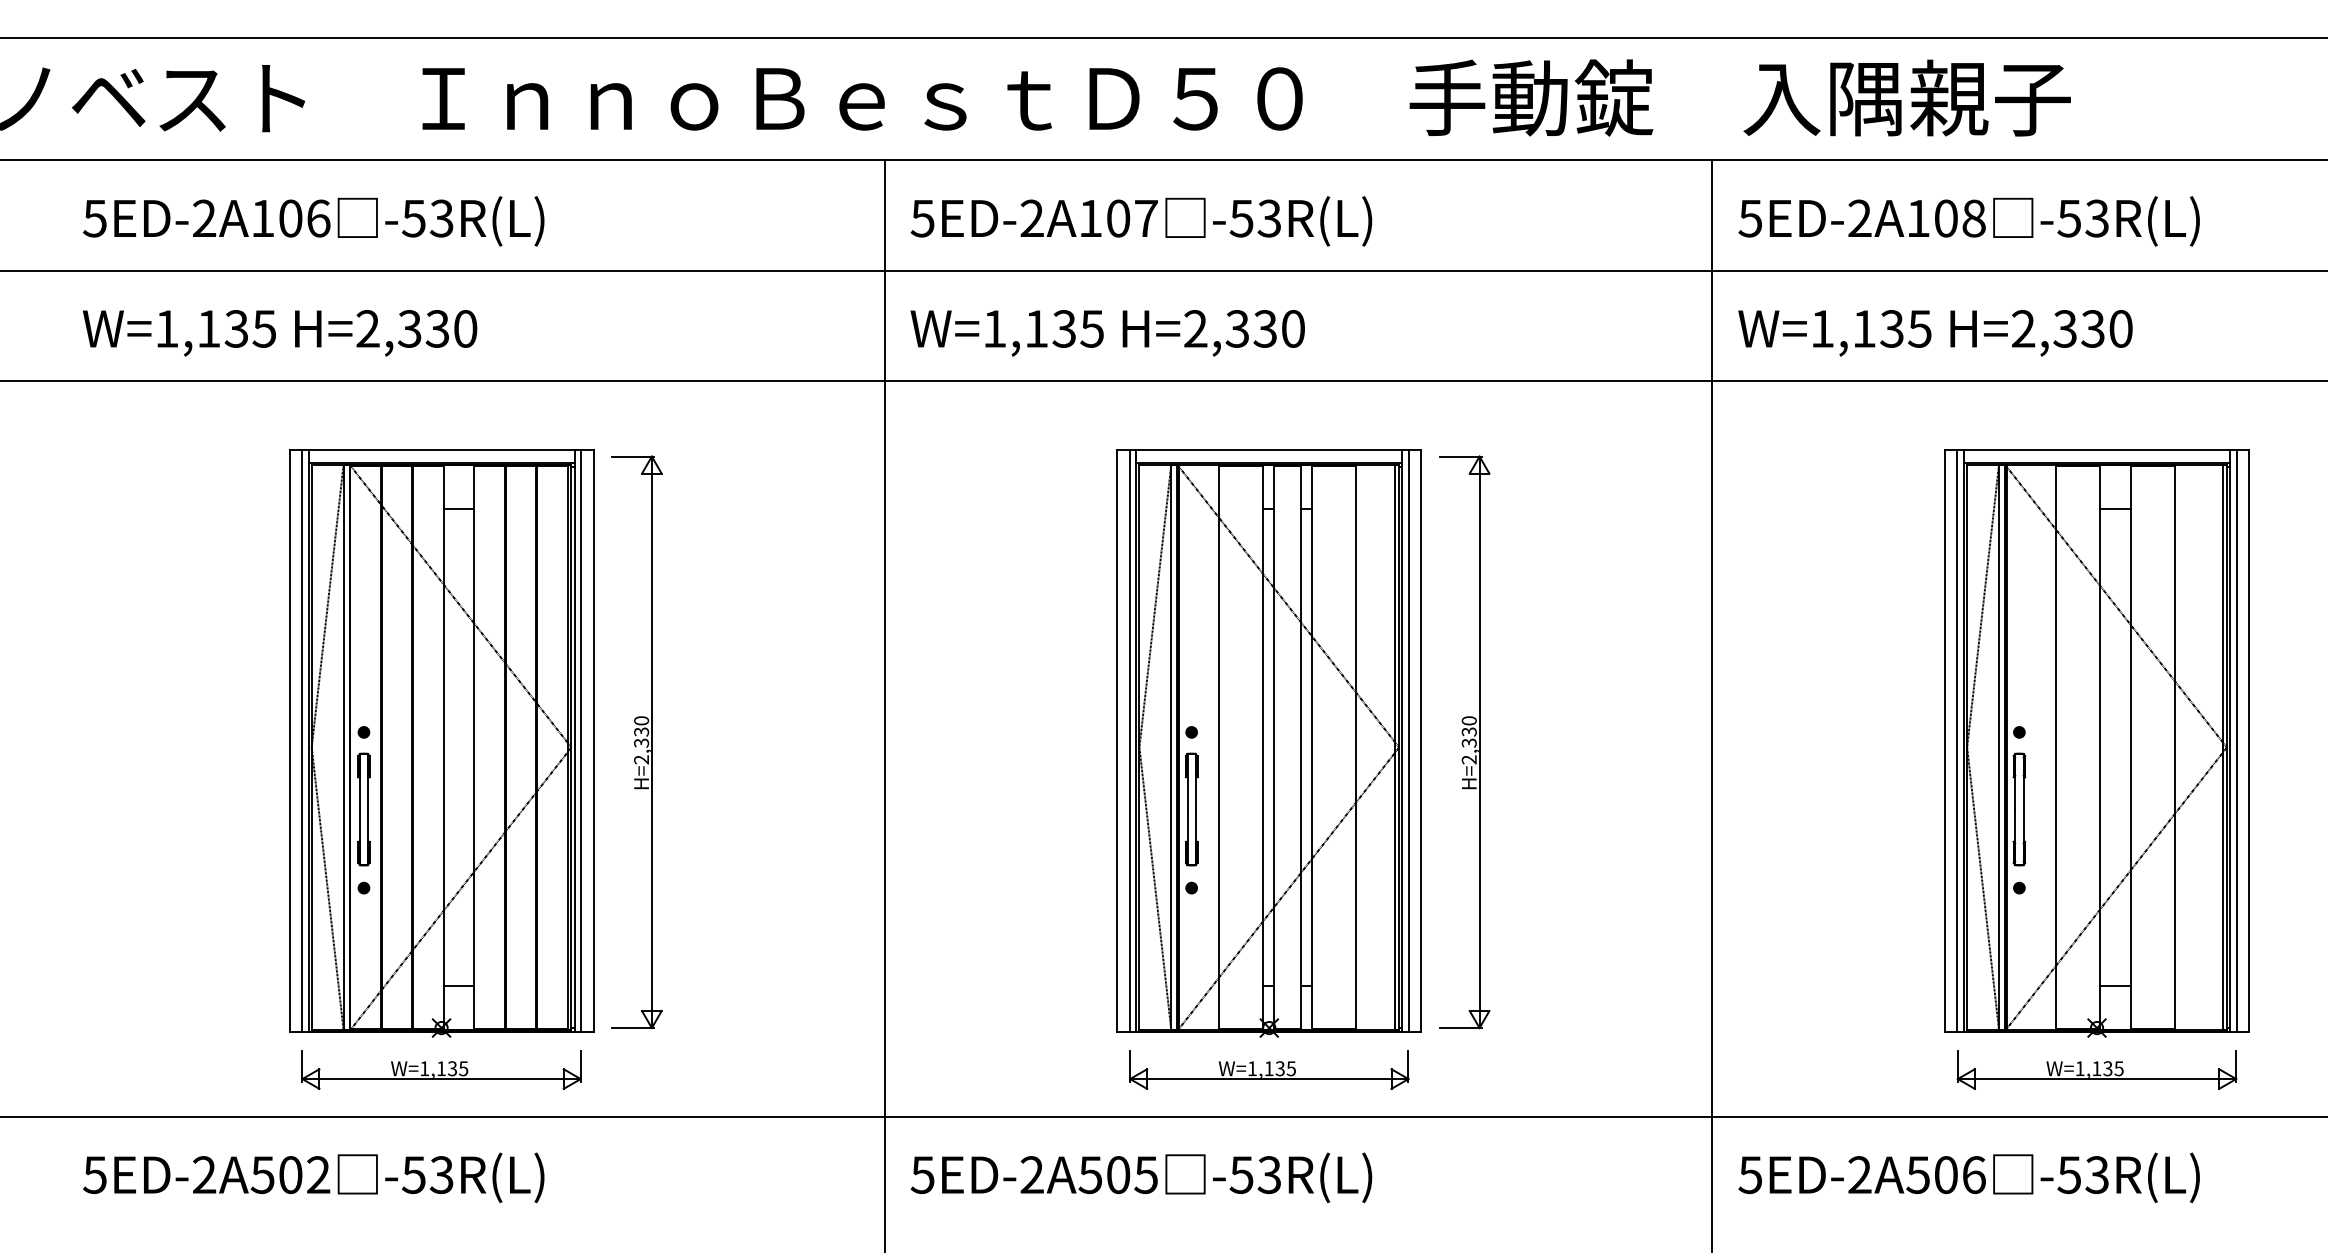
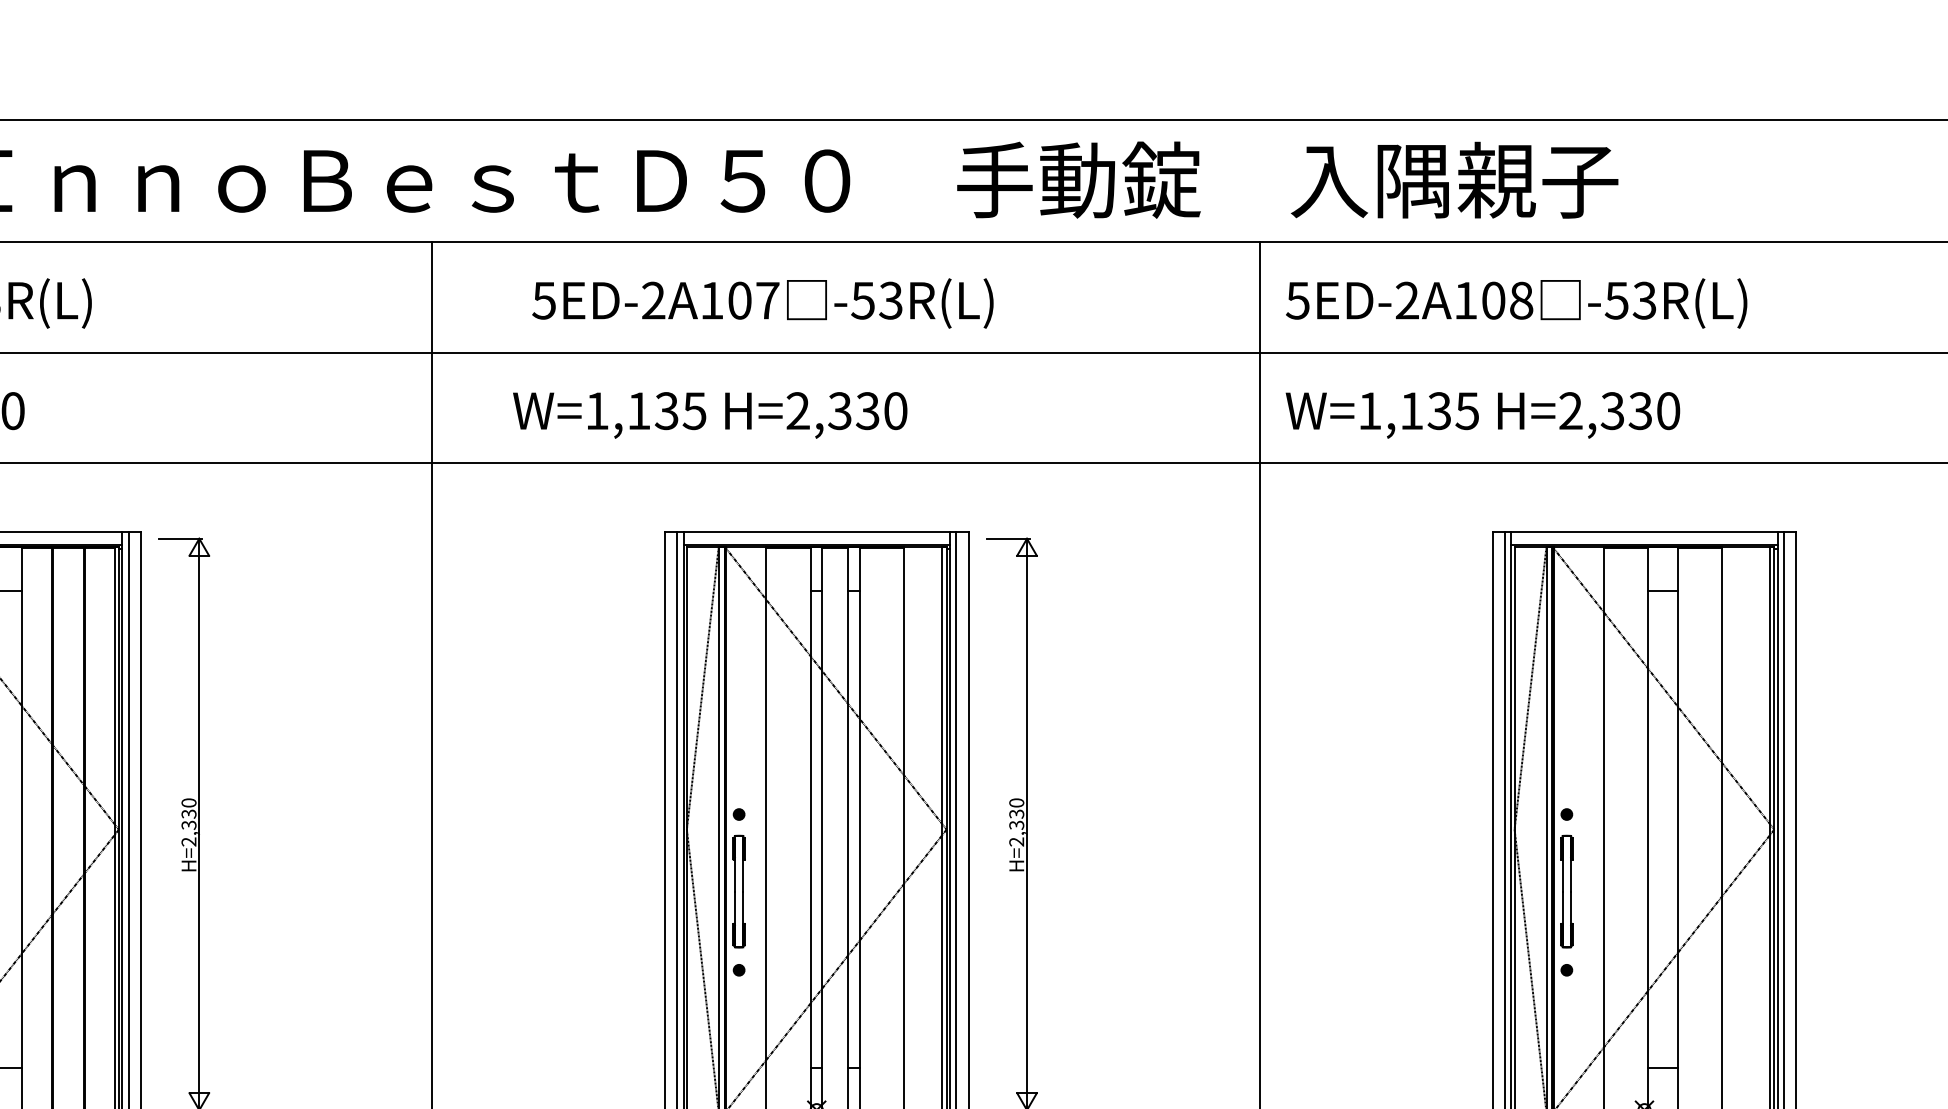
text: (1141, 221) -> (762, 303), moved
text: (1107, 333) -> (709, 415), moved

